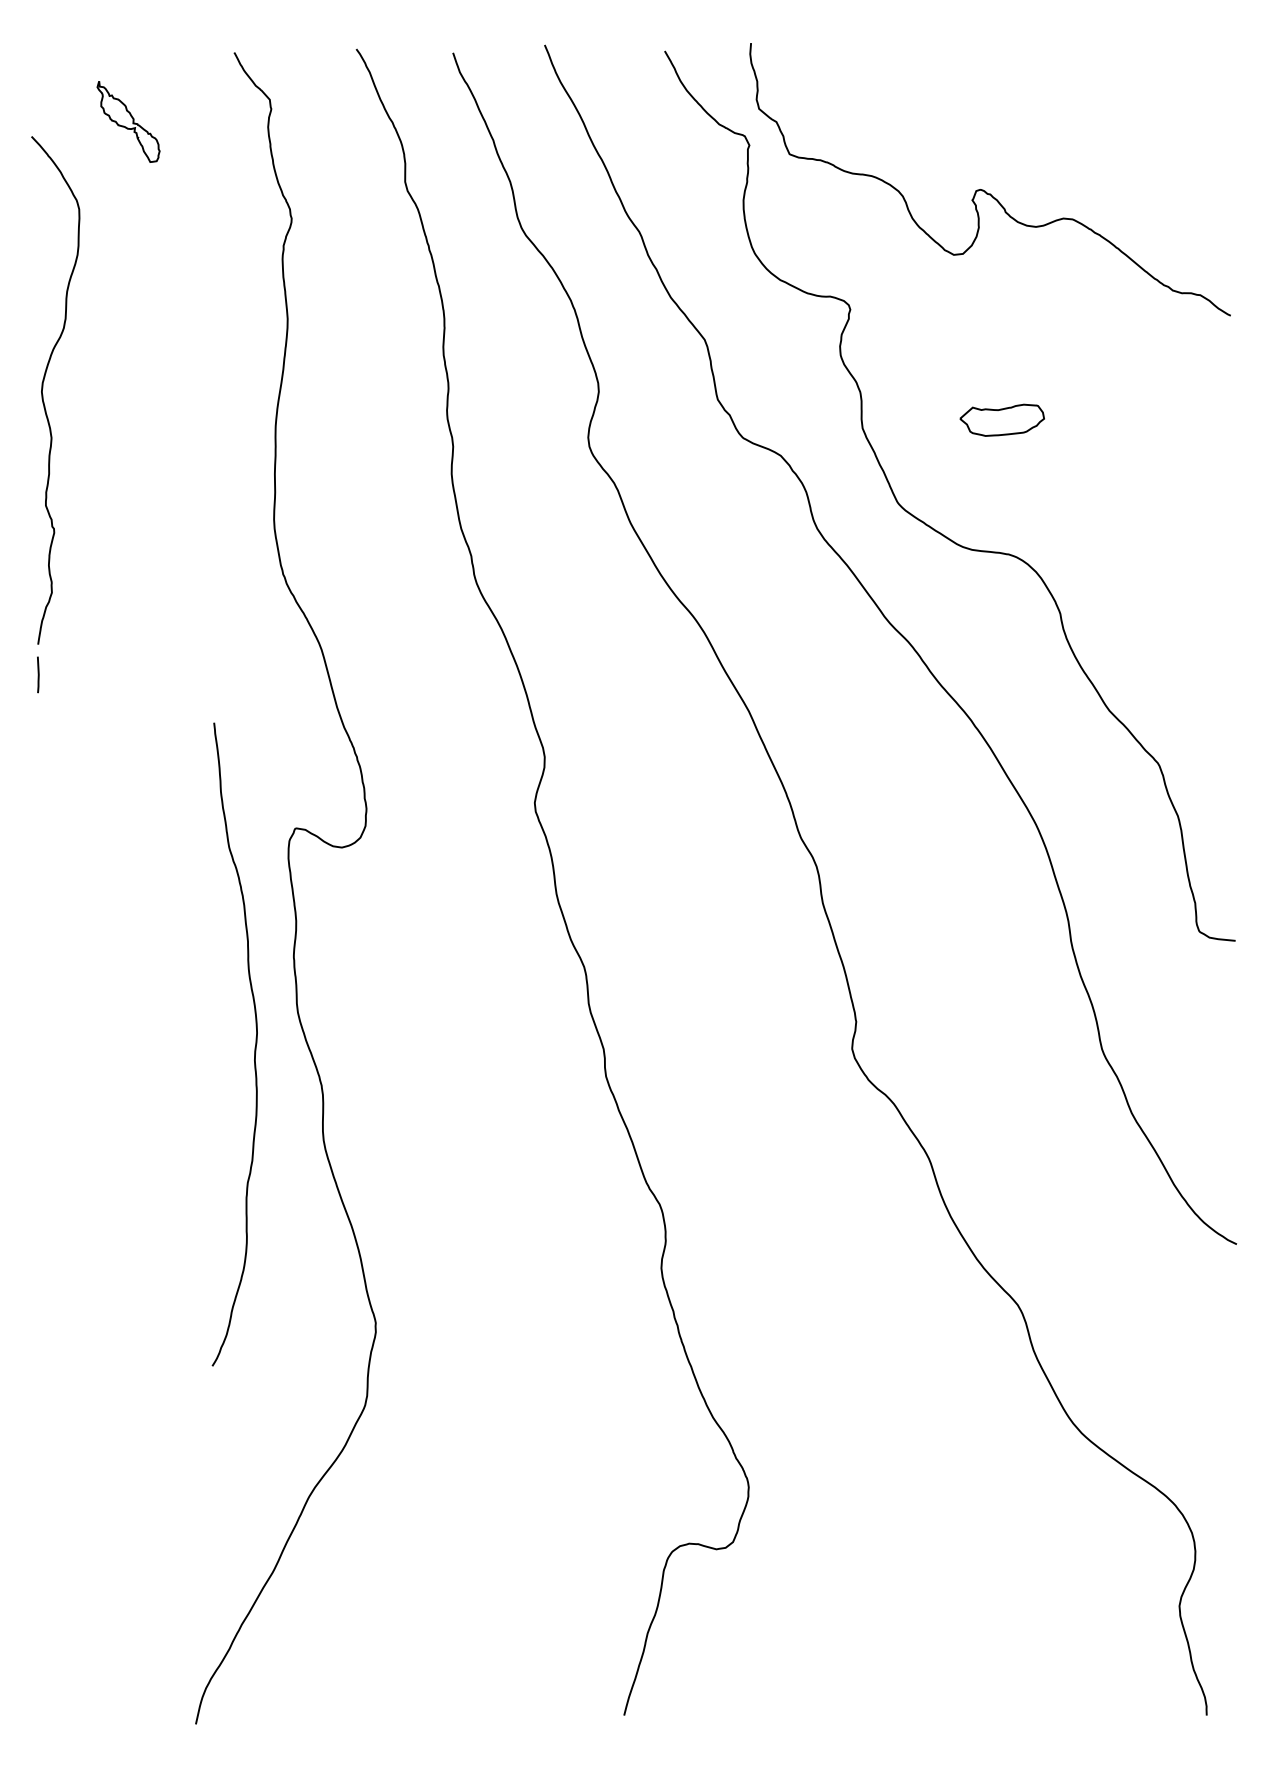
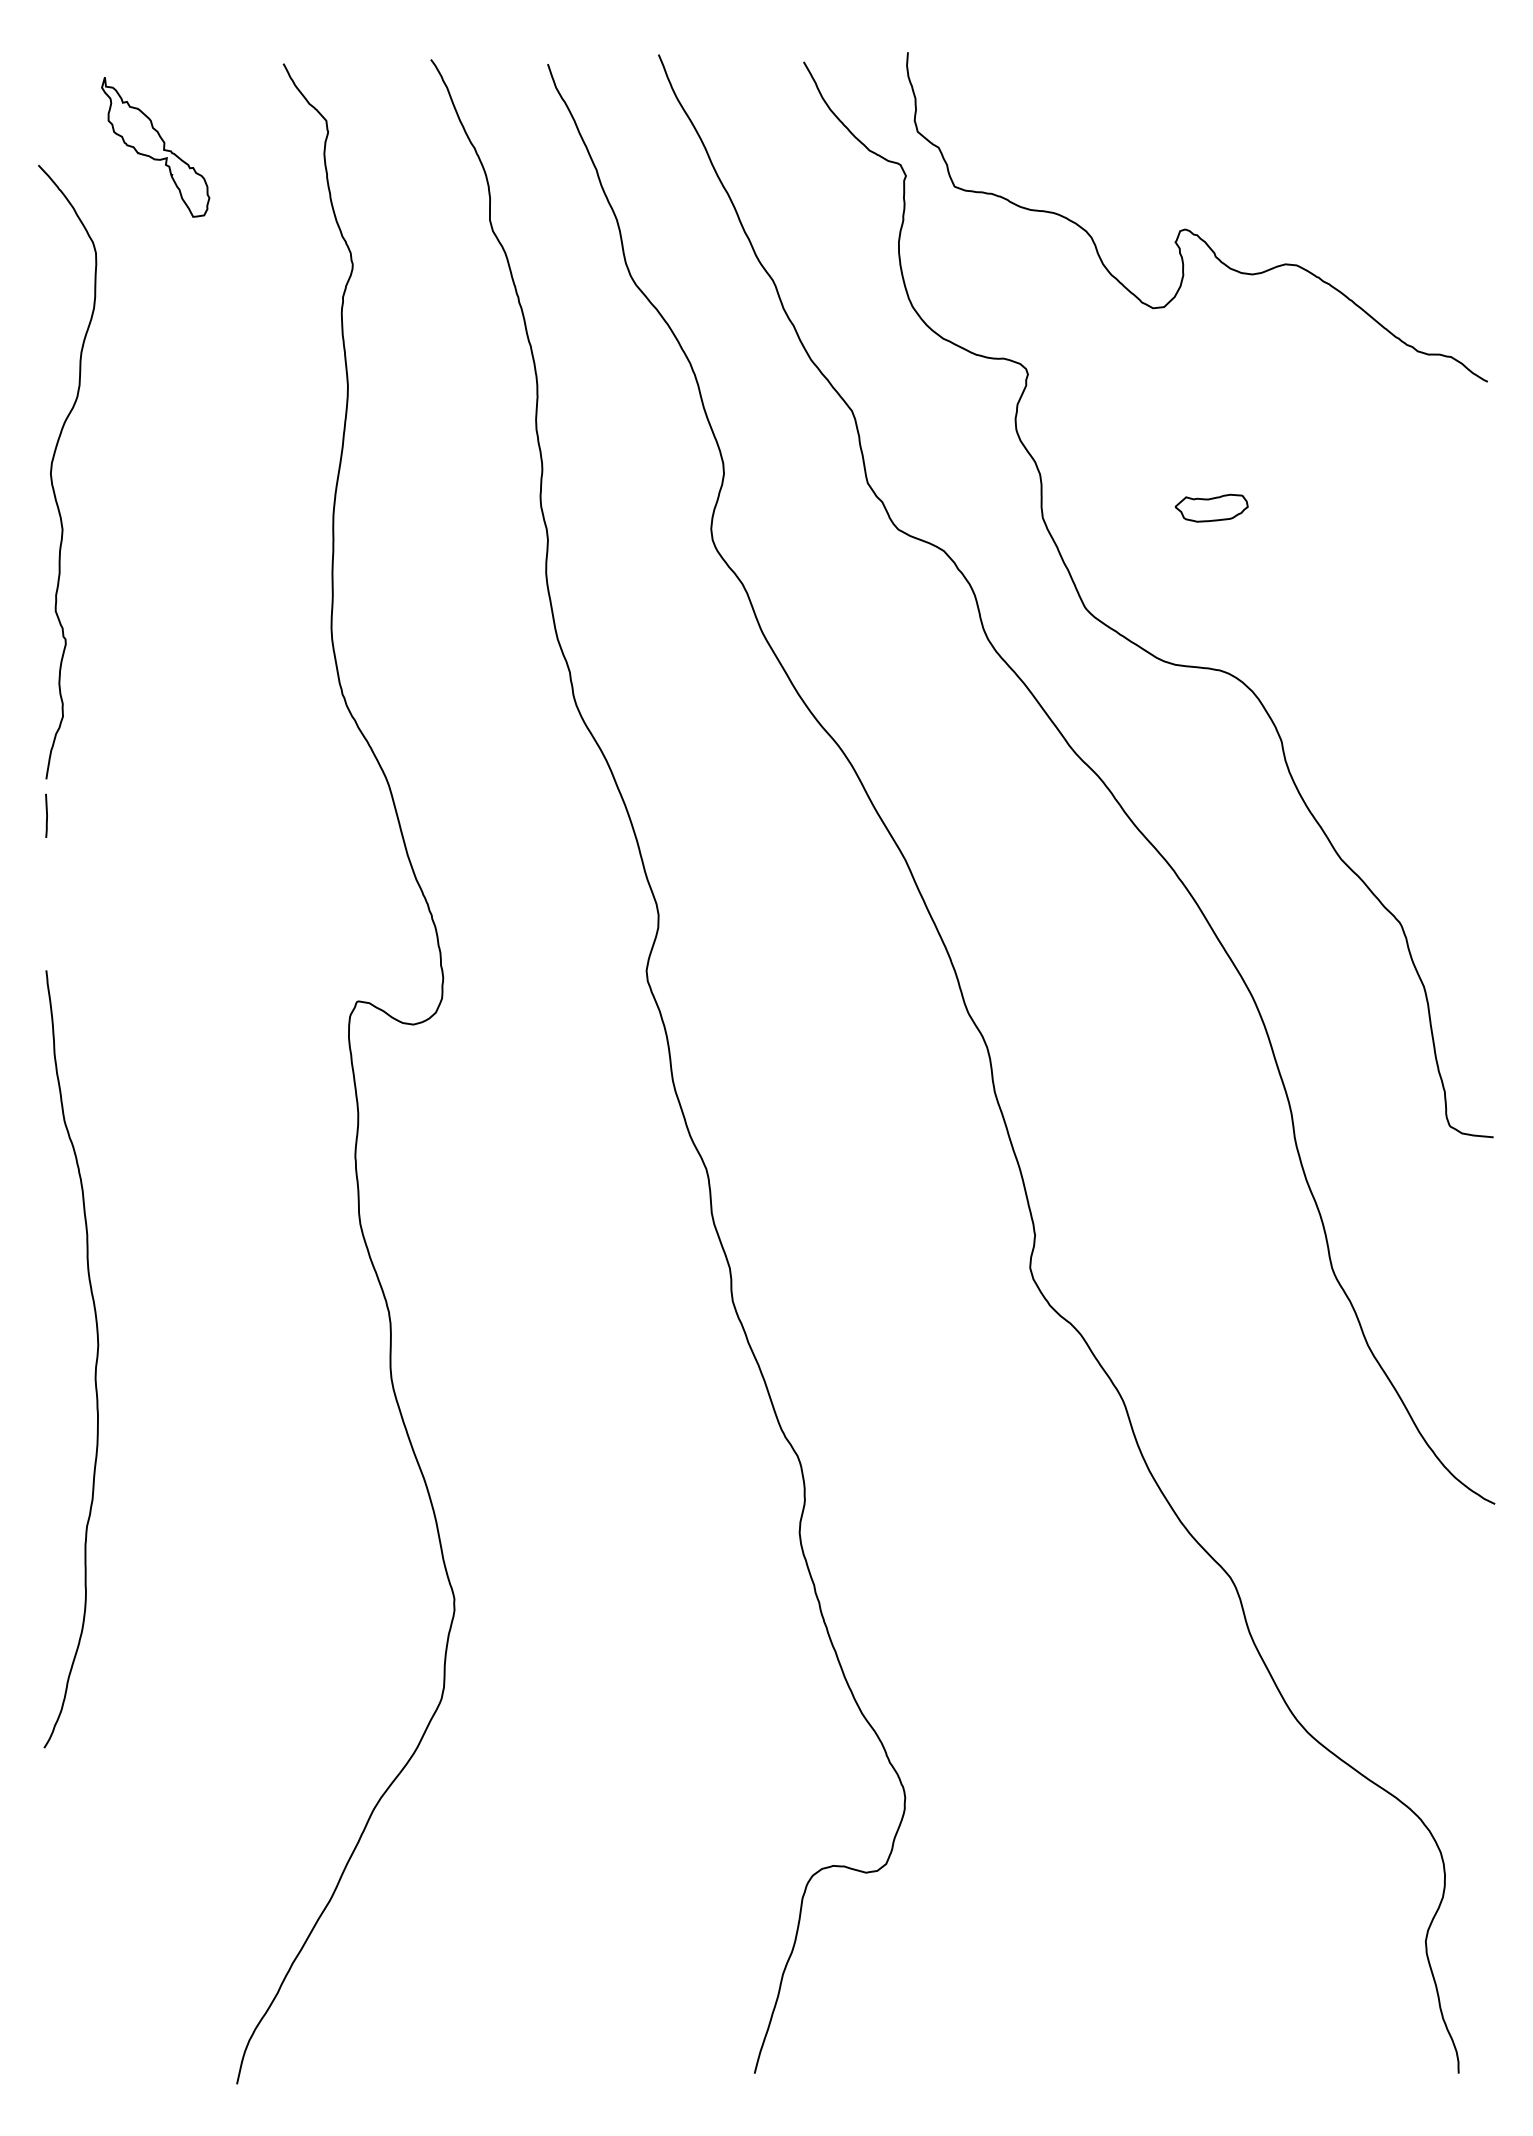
part: (128, 121) -> (155, 147), size x1.43
part: (1002, 420) -> (1211, 508), size x0.71
curve: (254, 1047) -> (95, 1362), moved

